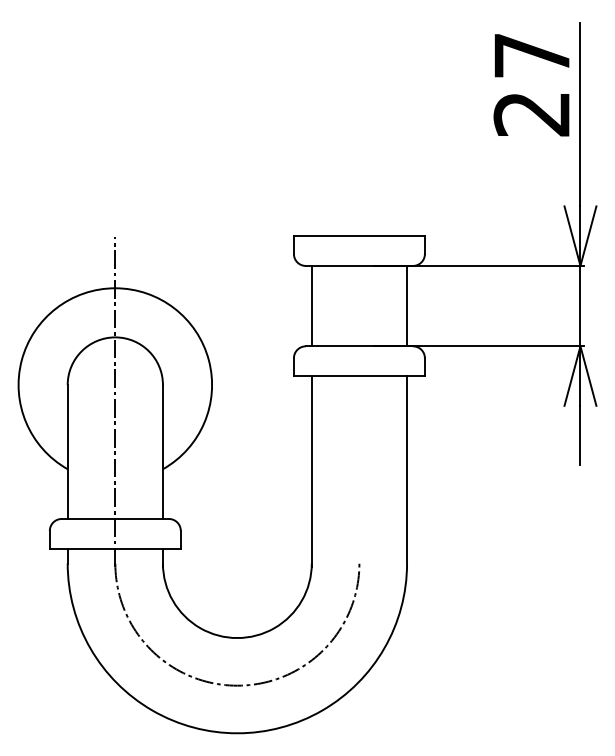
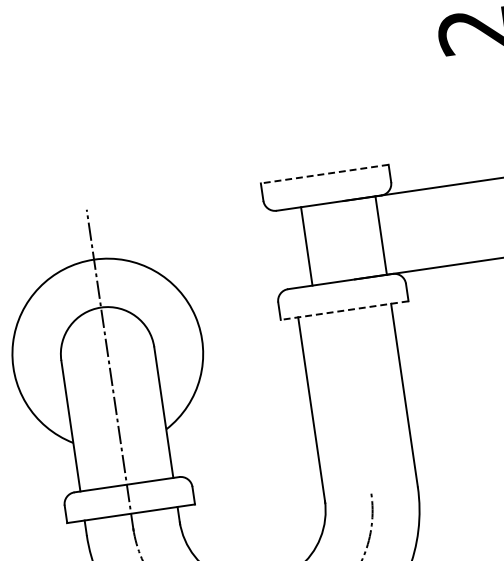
line: (358, 236) -> (323, 174), solid -> dashed
line: (311, 305) -> (306, 245), moved
line: (358, 376) -> (343, 311), solid -> dashed

